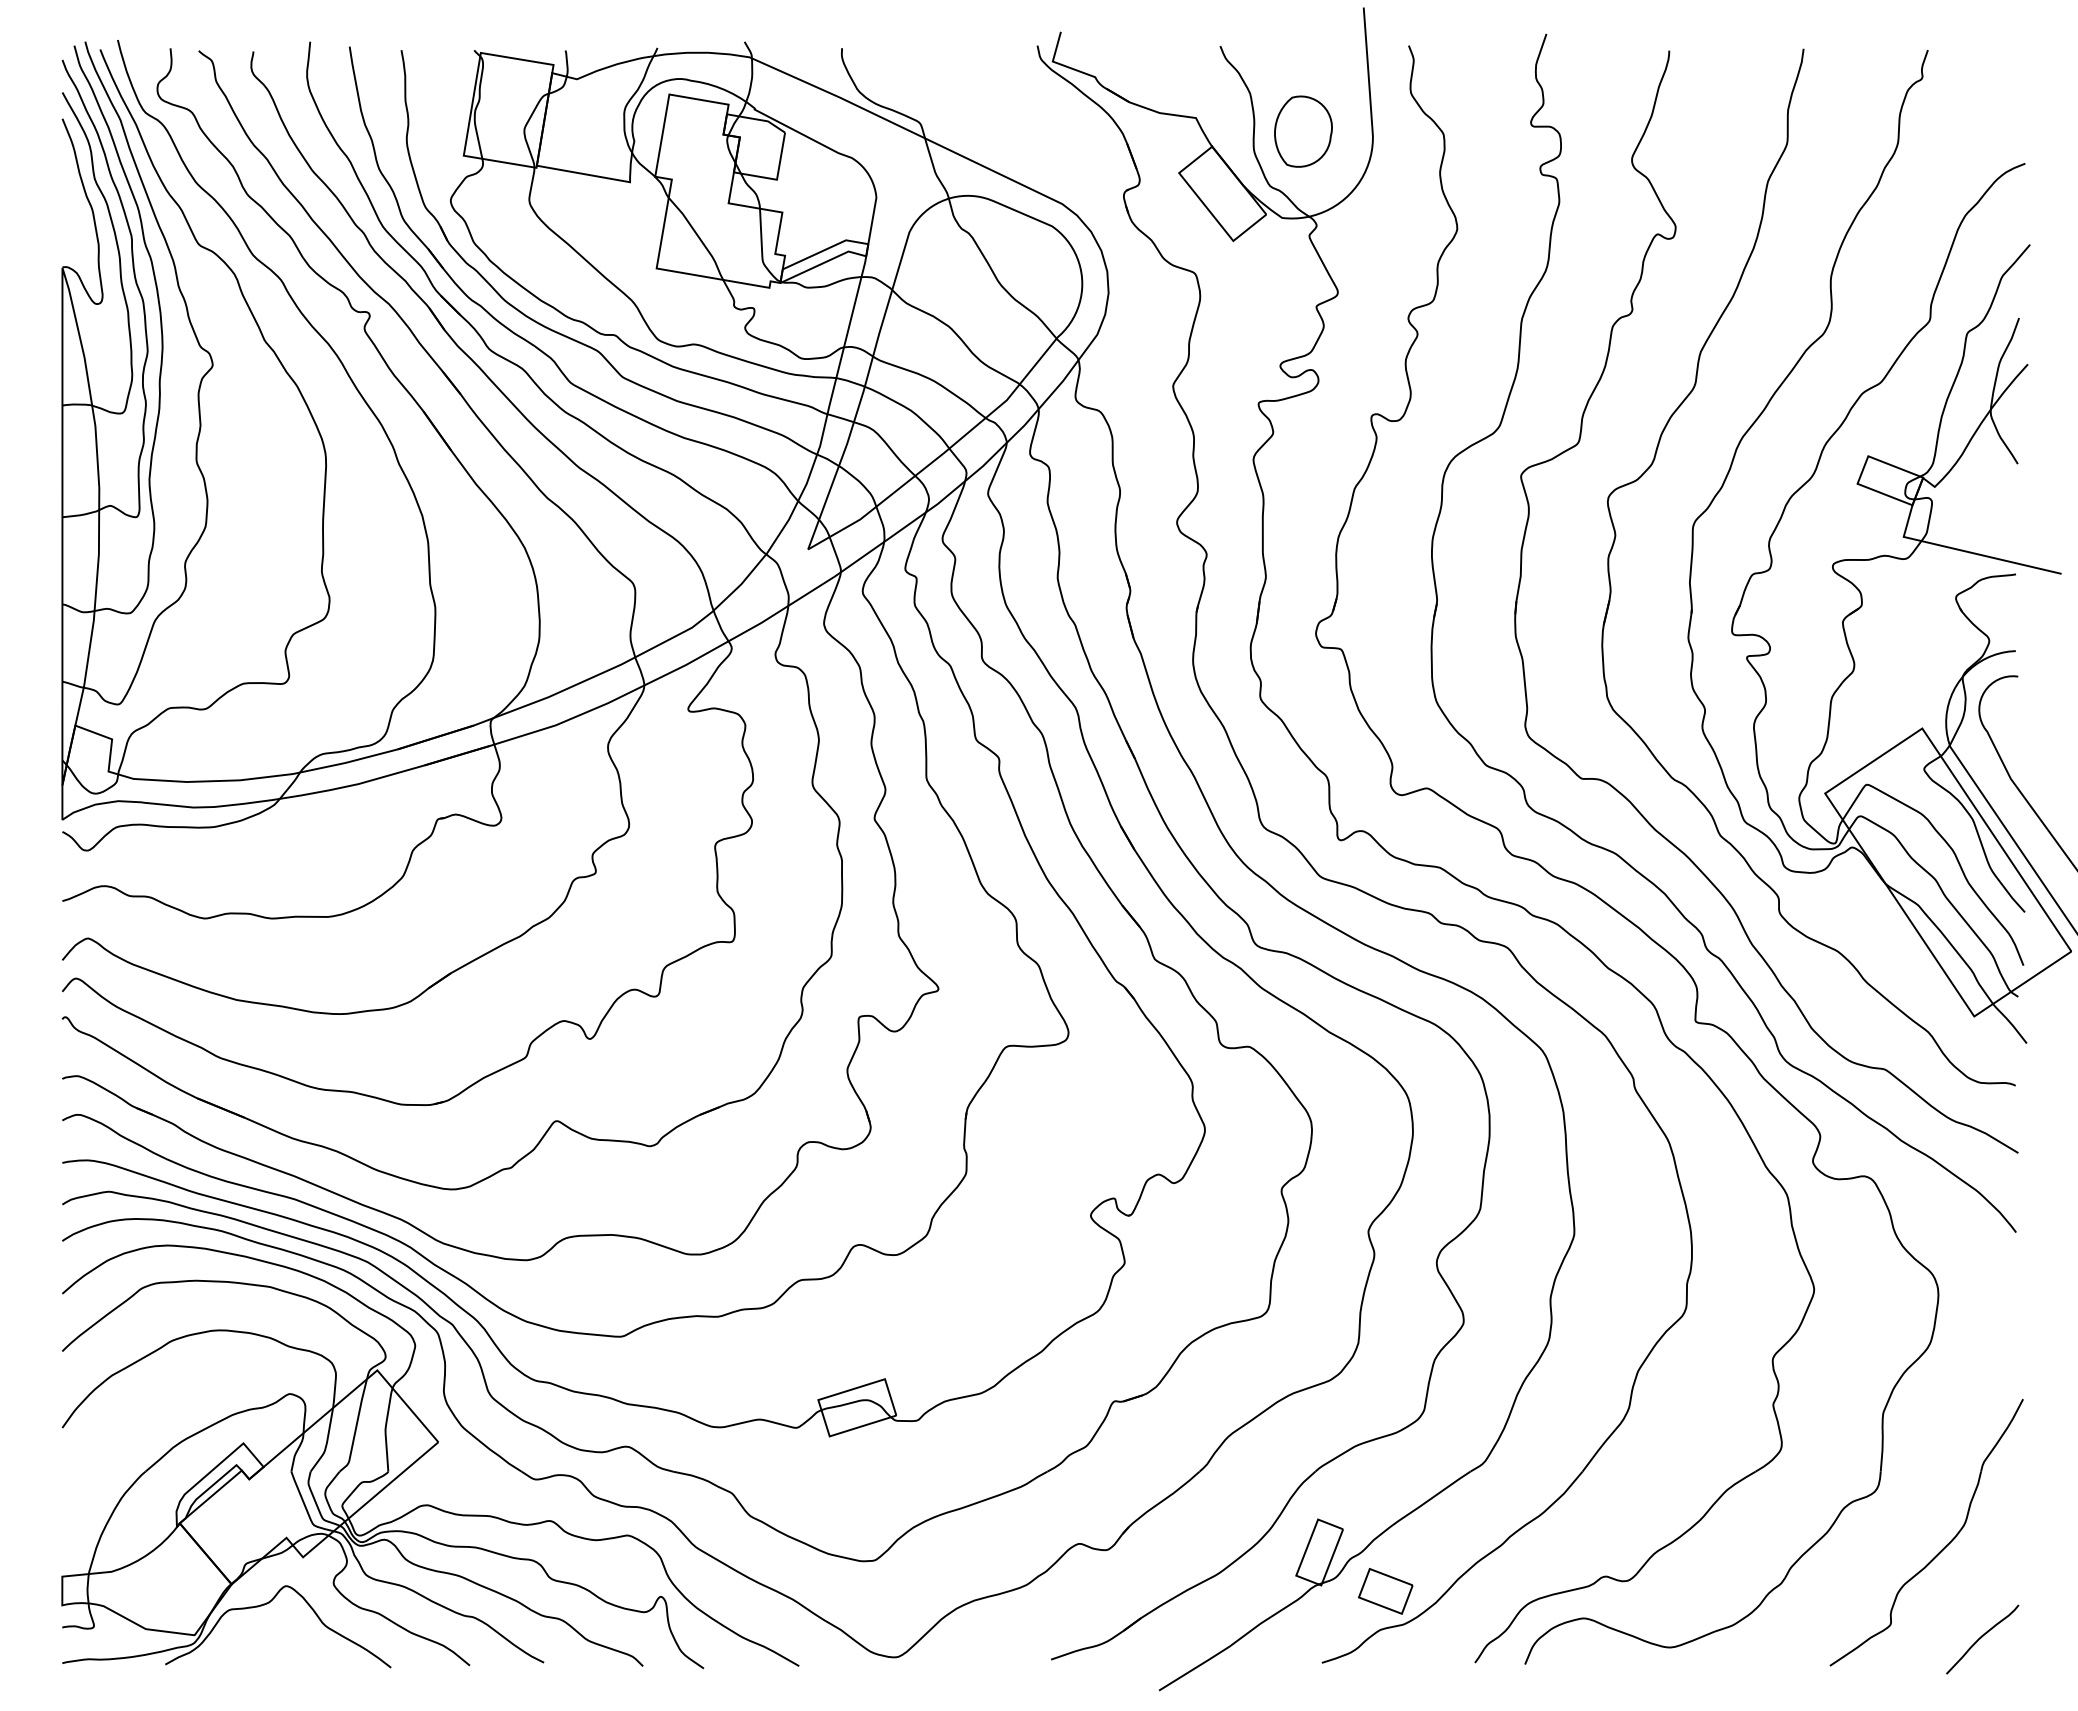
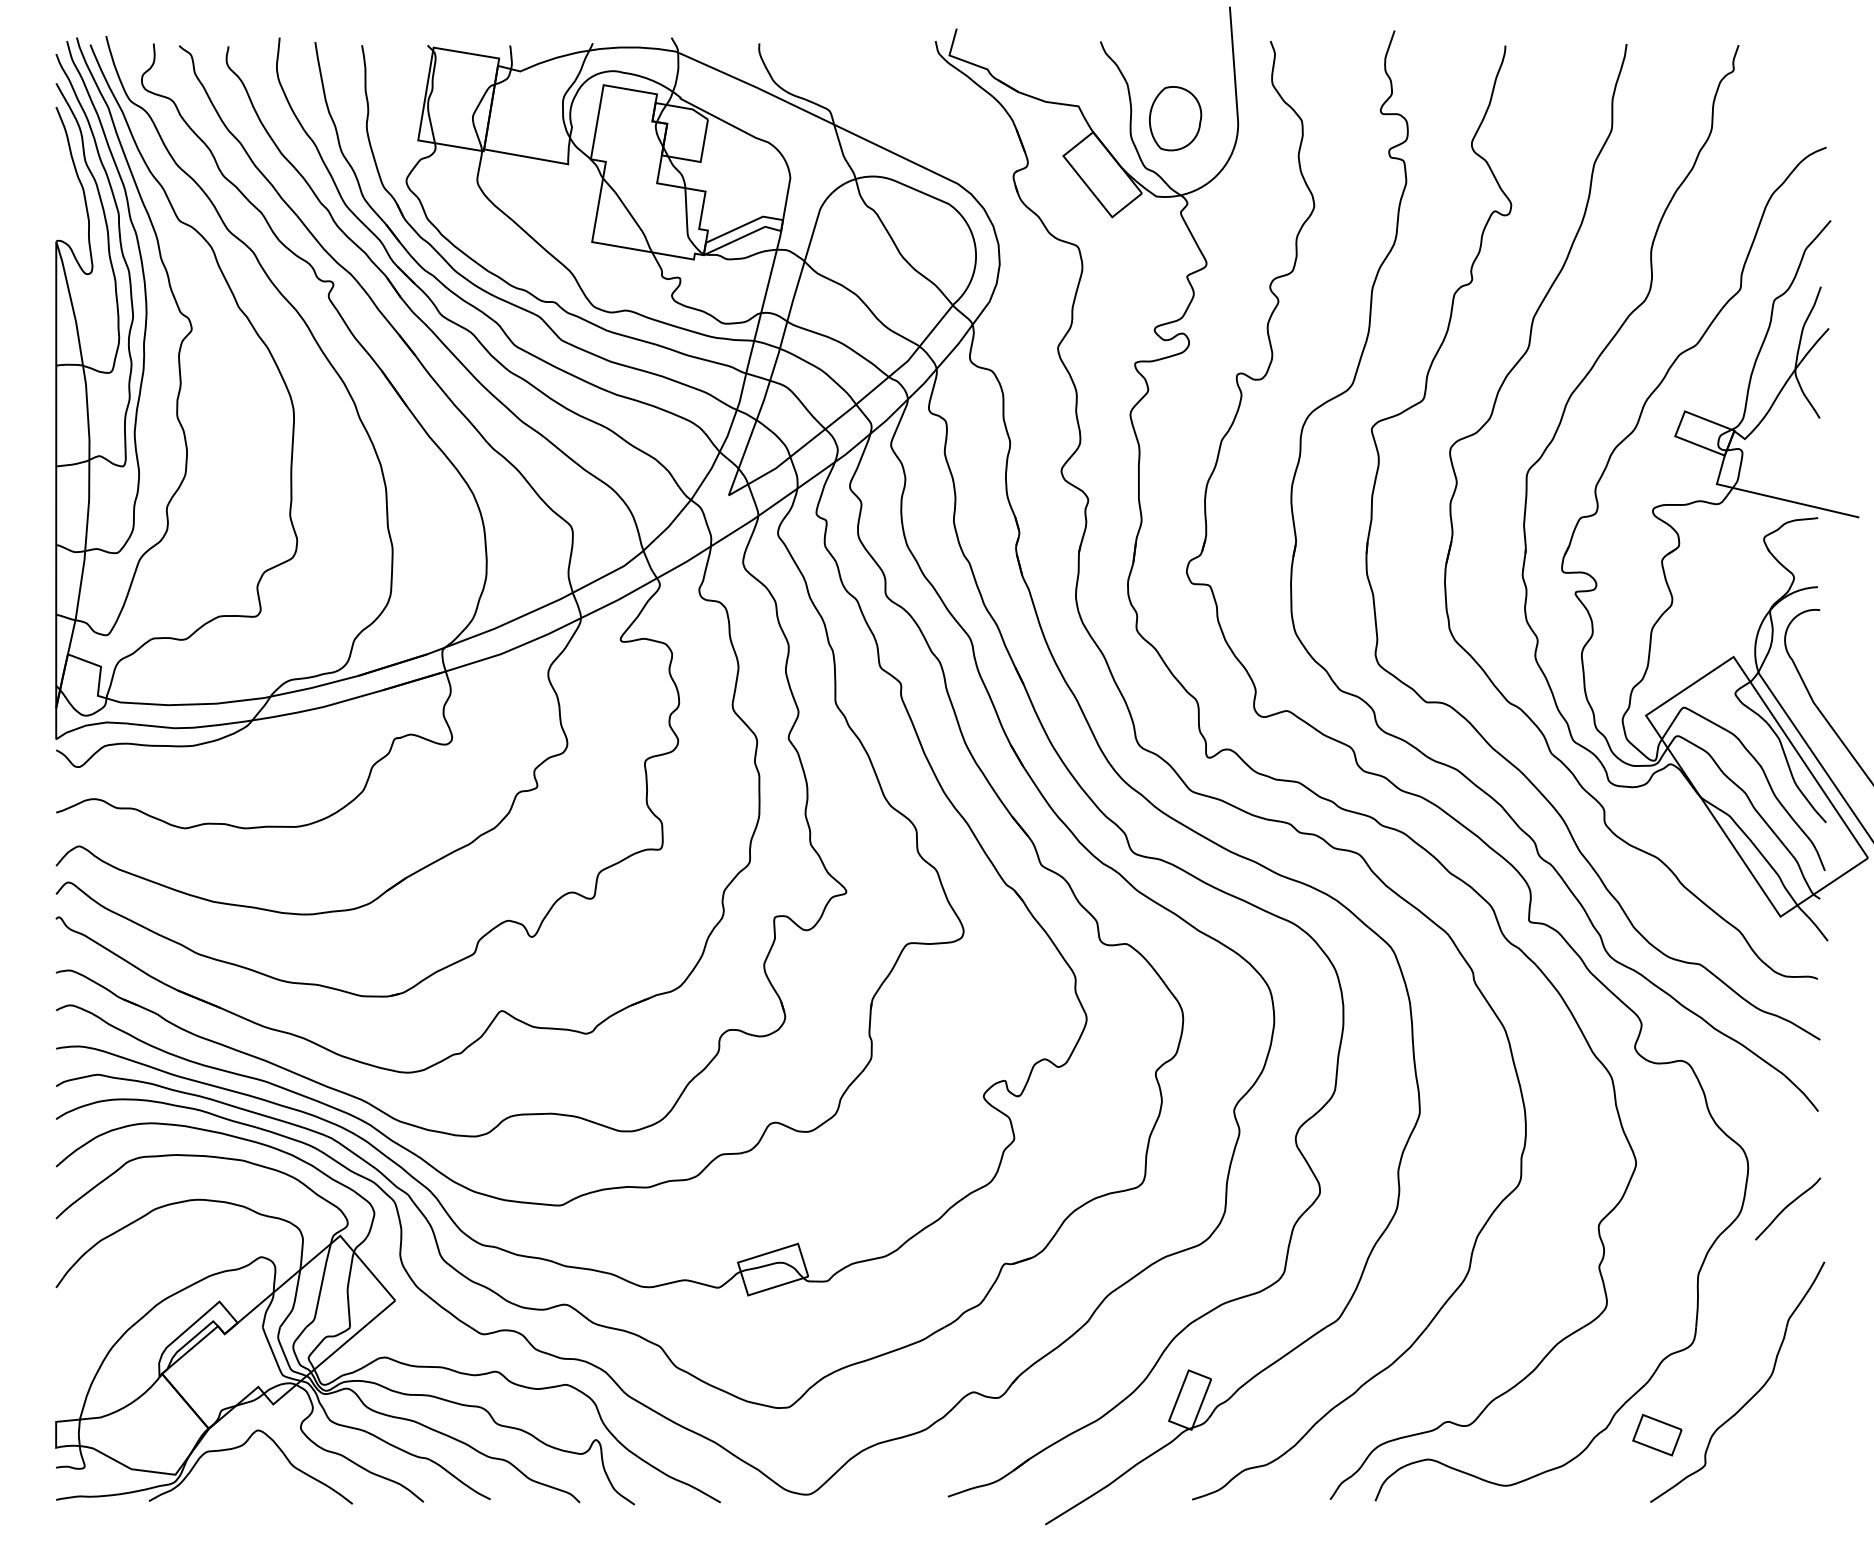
part: (1385, 1590) -> (1657, 1434), moved
curve: (1981, 1638) -> (1787, 1208), moved

